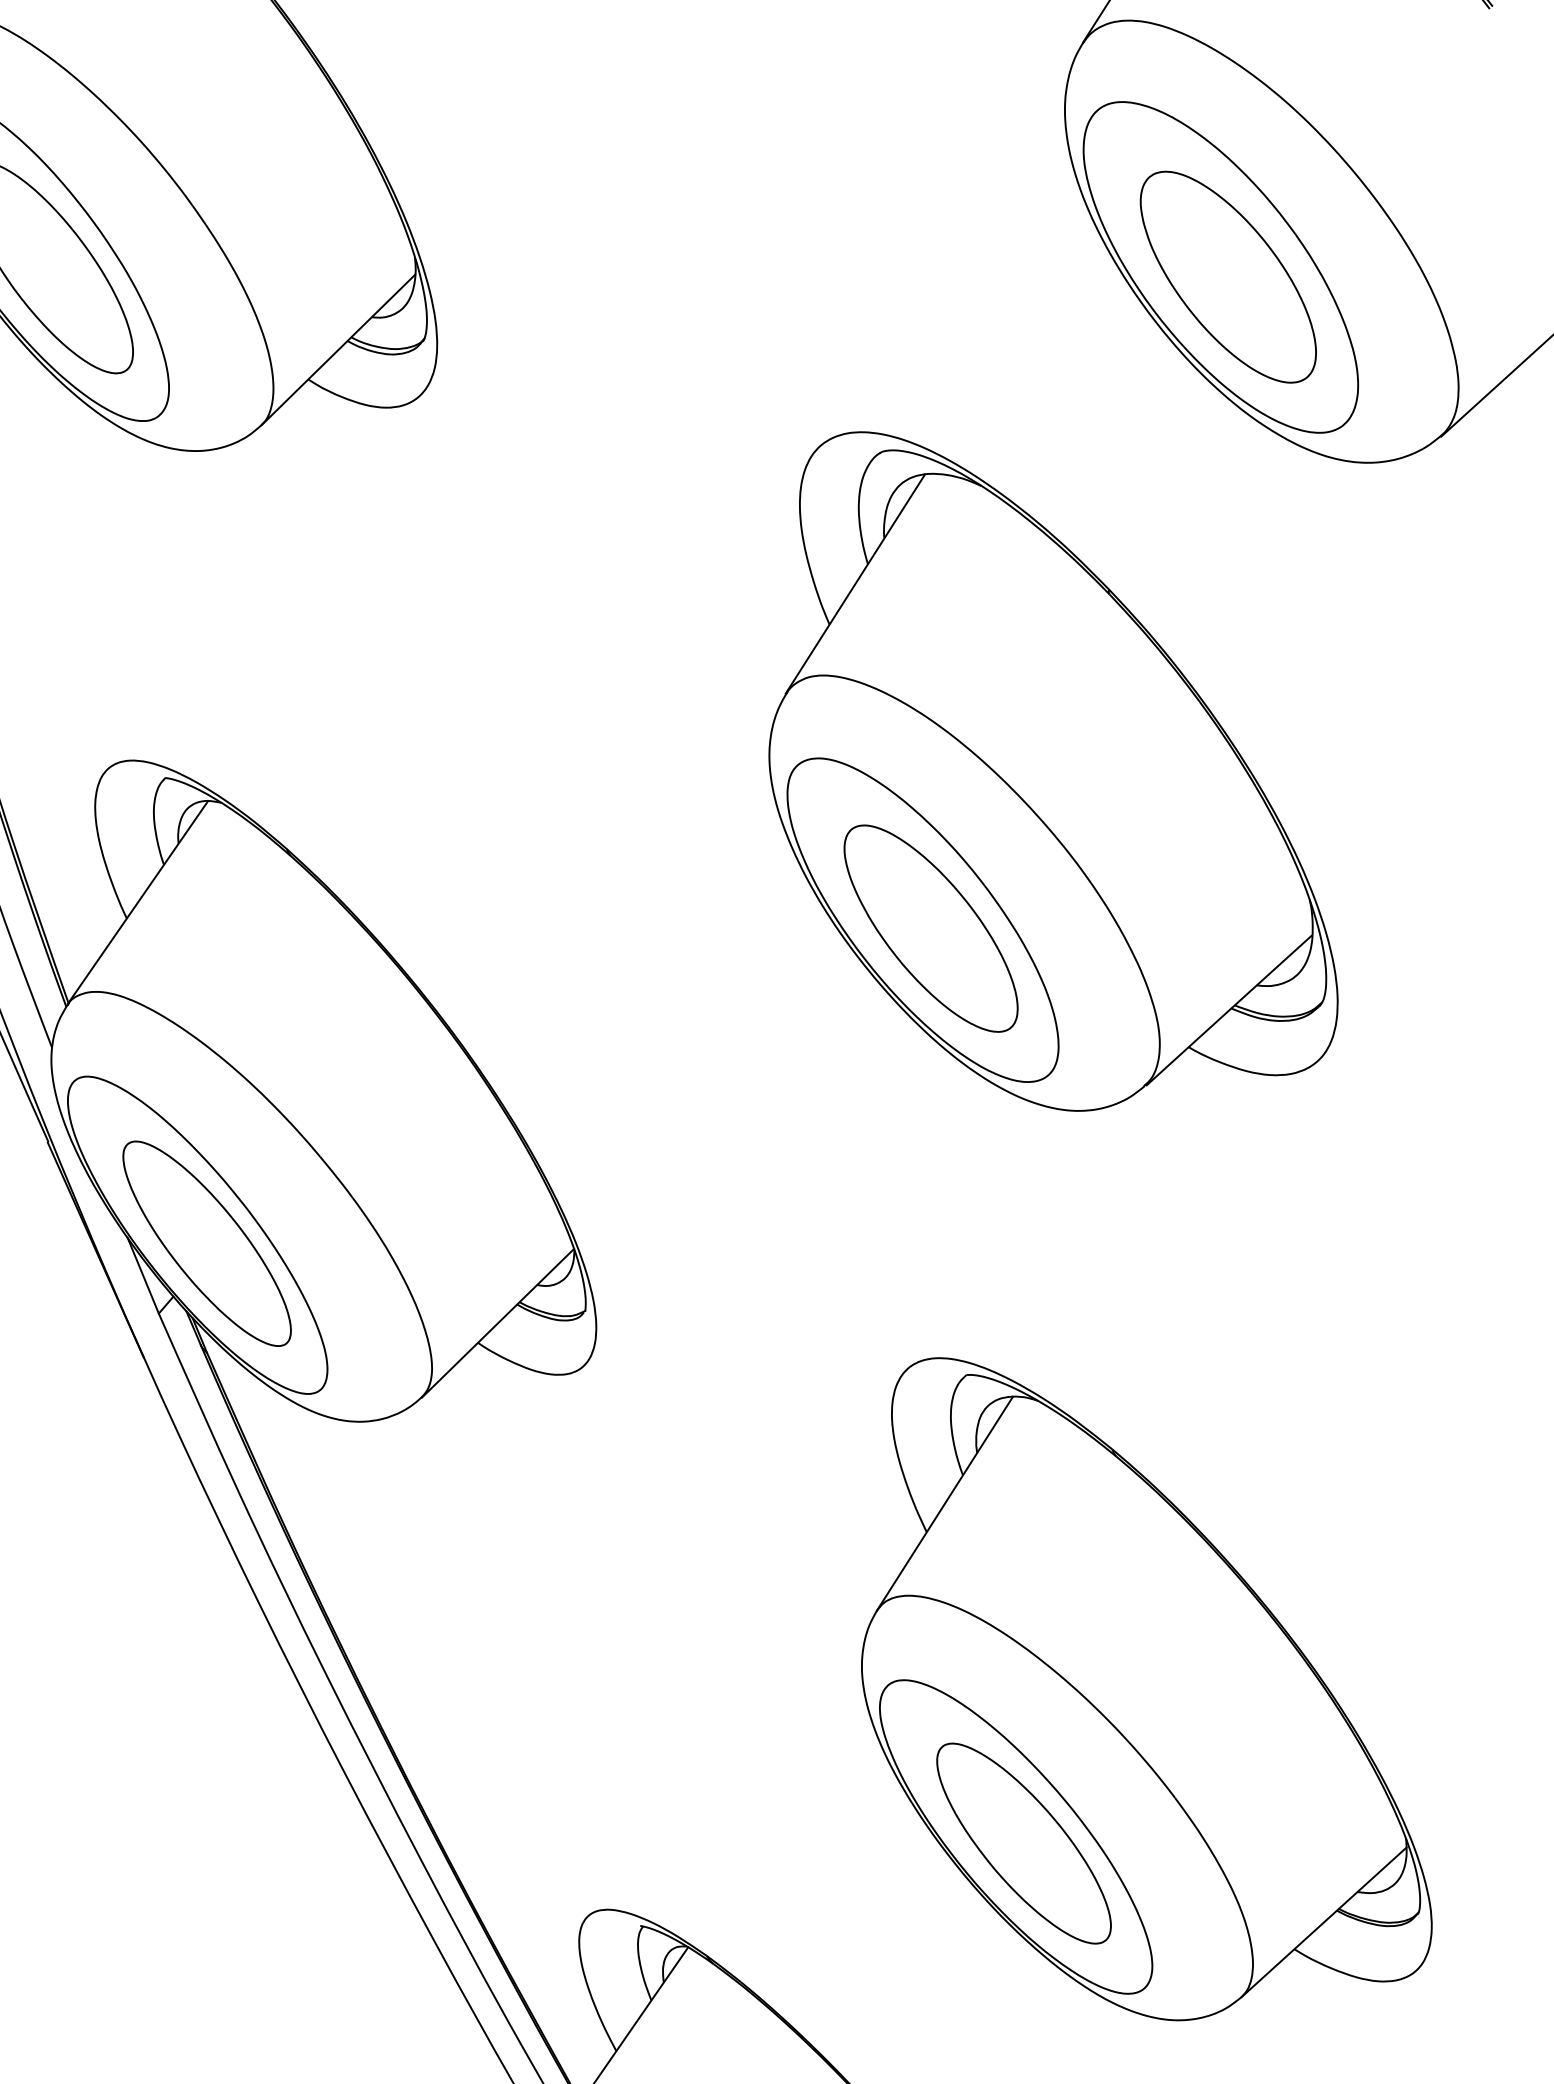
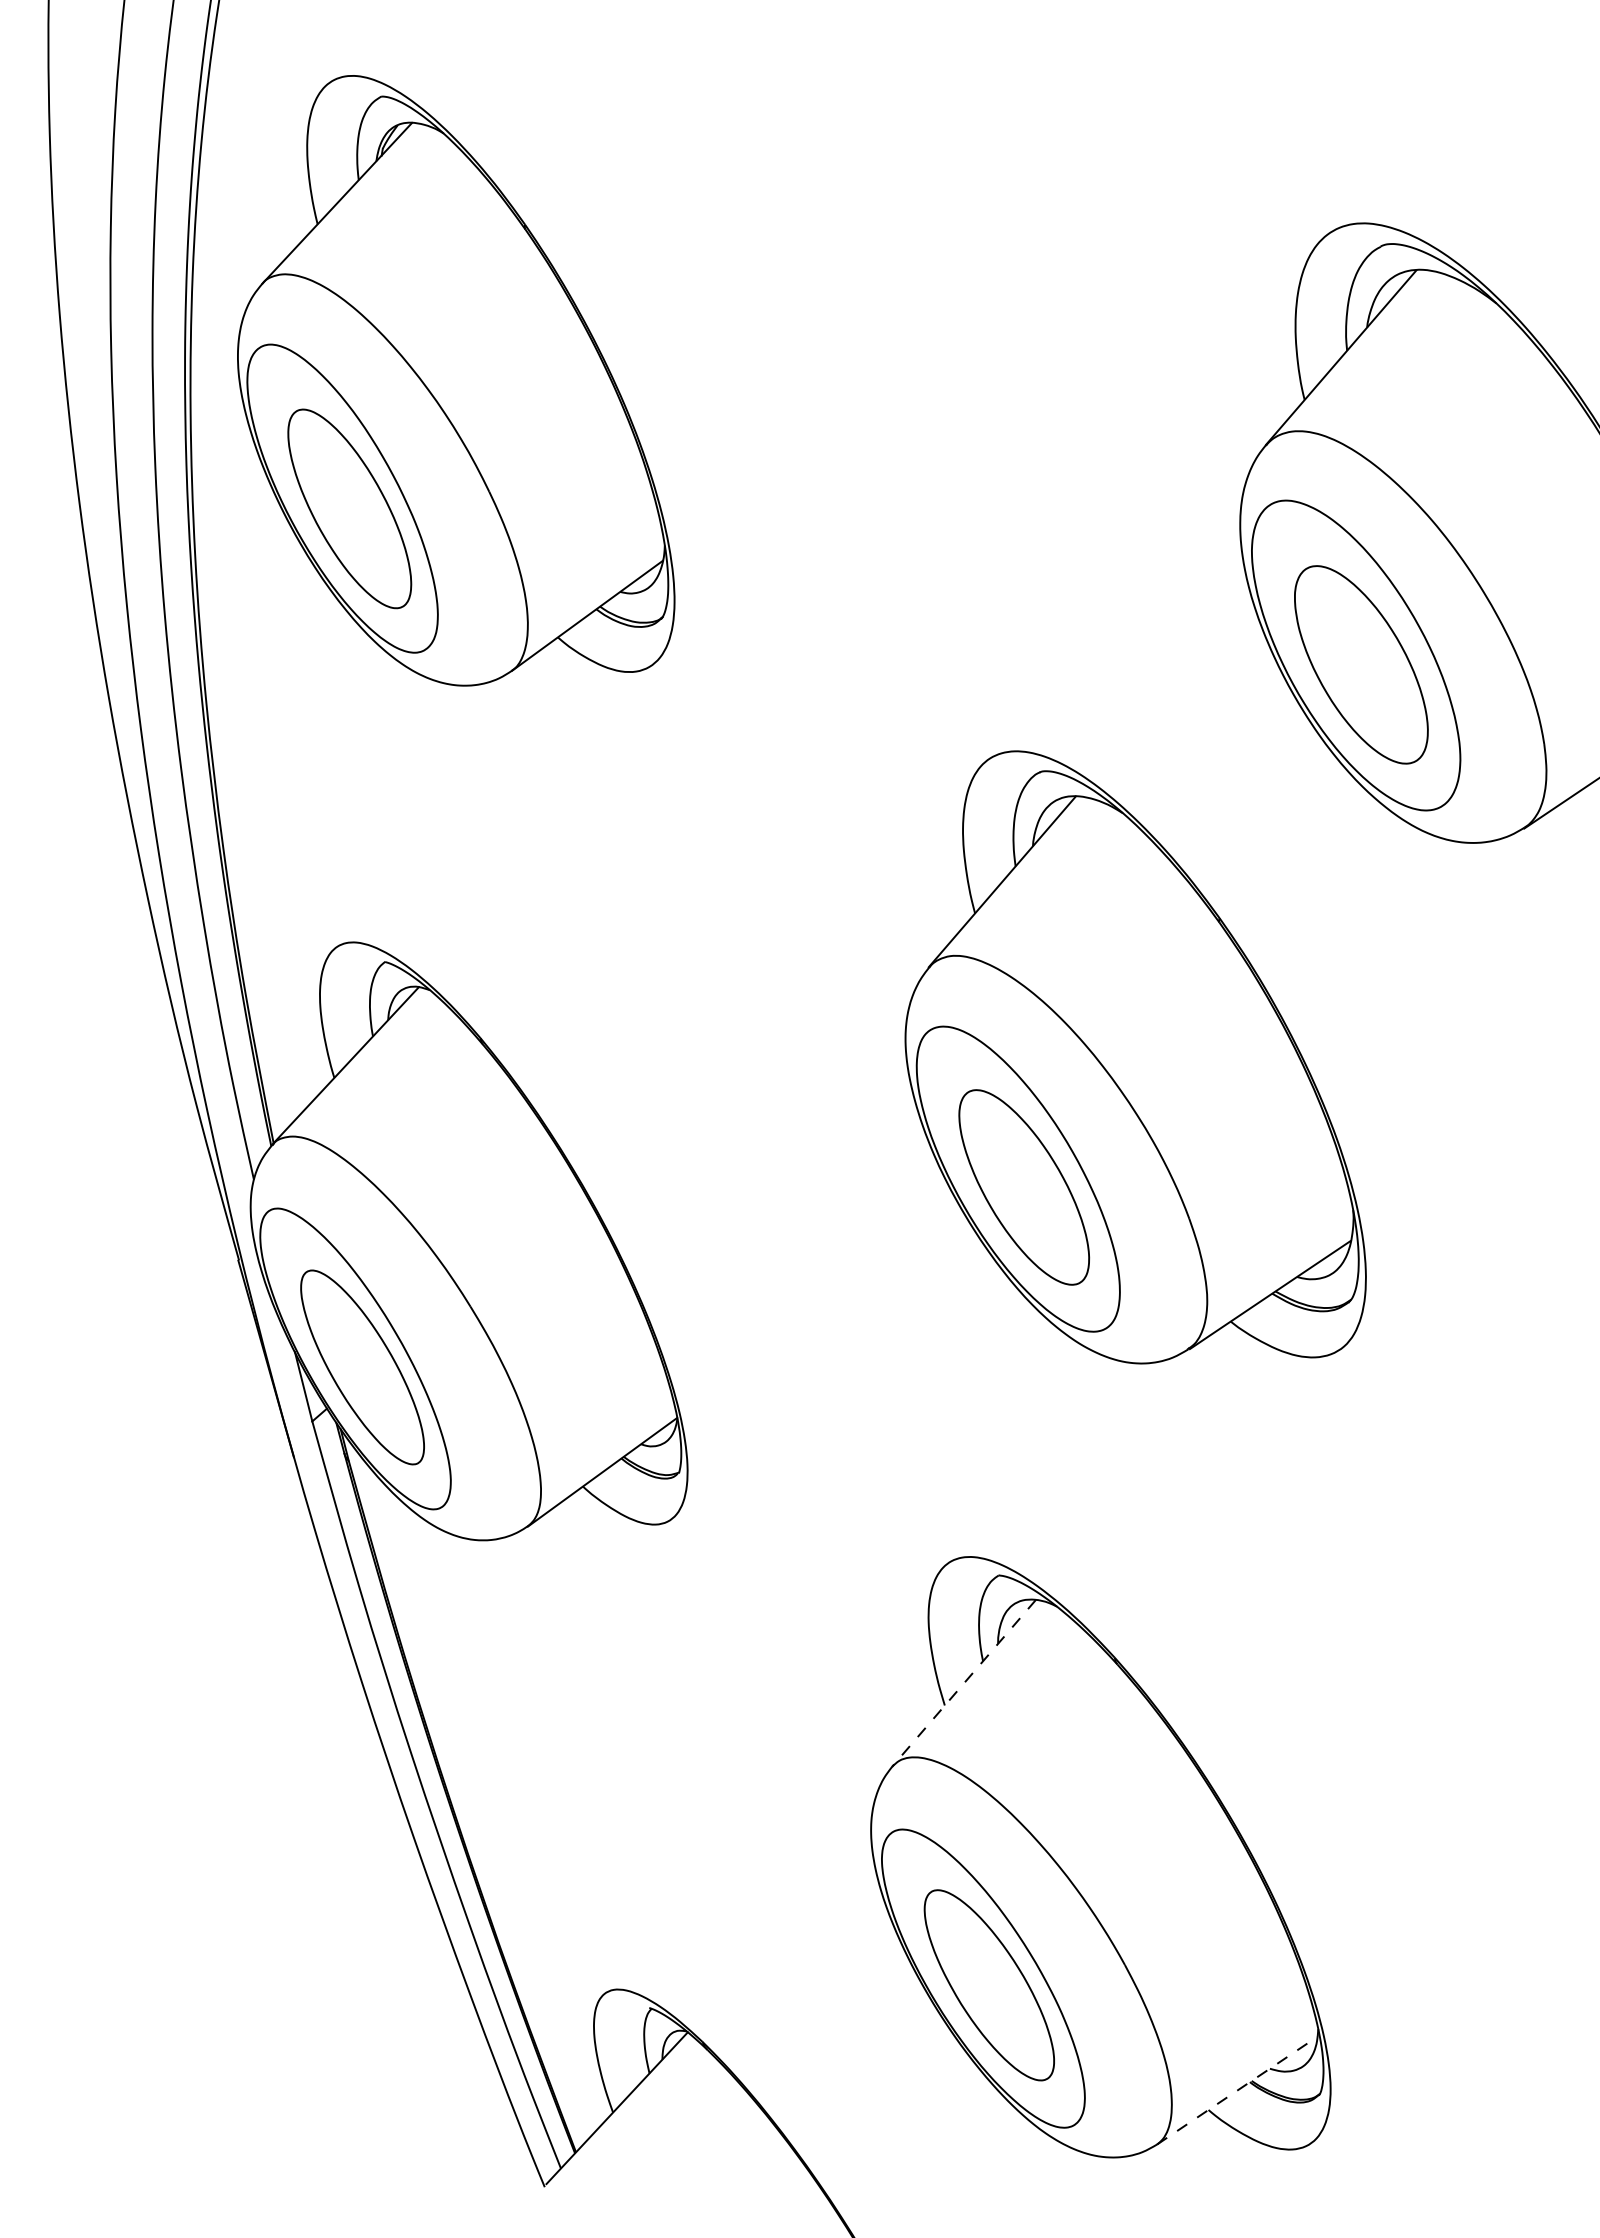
line: (944, 1504) -> (963, 1683), solid -> dashed
line: (1324, 1922) -> (1237, 2090), solid -> dashed

